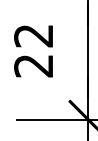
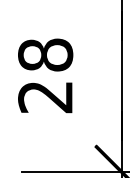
text: (33, 35) -> (45, 54), 22 -> 28

